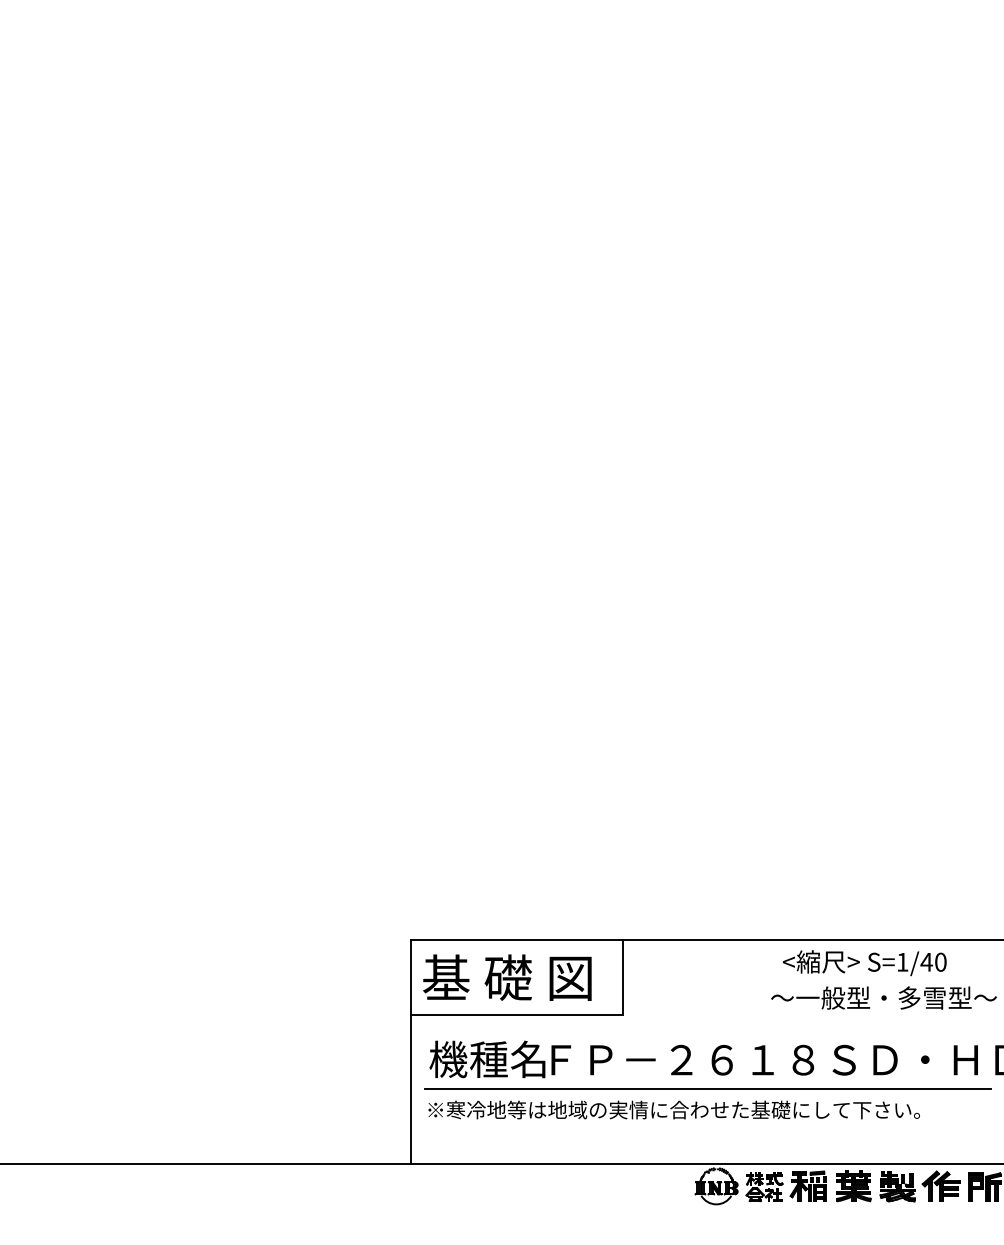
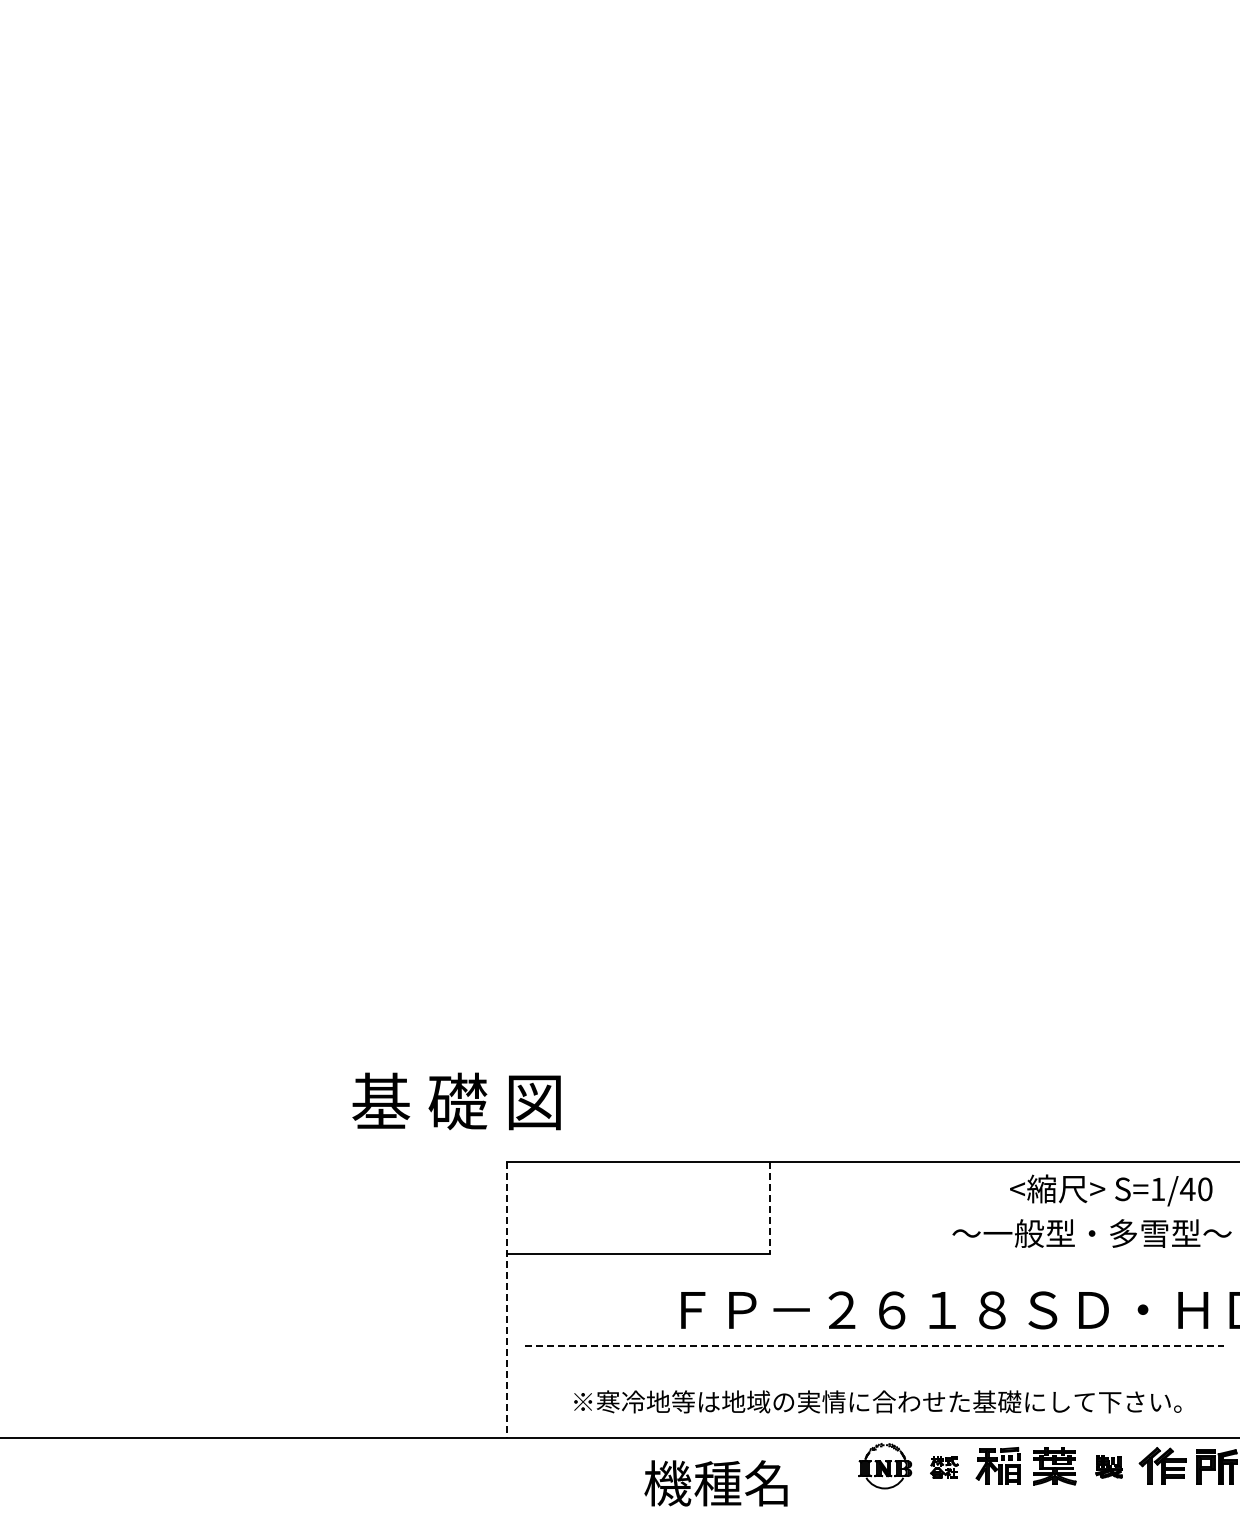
text: (864, 963) -> (1111, 1190), moved
text: (507, 977) -> (456, 1101), moved
line: (623, 977) -> (770, 1208), solid -> dashed
line: (410, 1052) -> (506, 1300), solid -> dashed
text: (487, 1059) -> (715, 1483), moved
line: (707, 1089) -> (874, 1346), solid -> dashed
text: (673, 1109) -> (877, 1401), moved
part: (897, 1186) -> (1108, 1466), size x0.6
part: (764, 1187) -> (944, 1467), size x0.6

